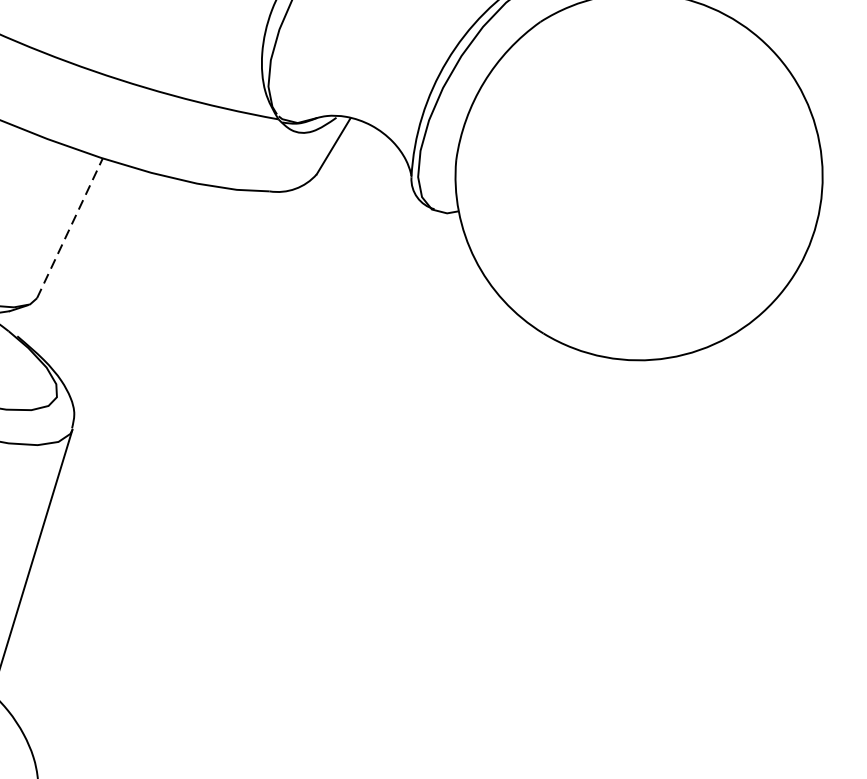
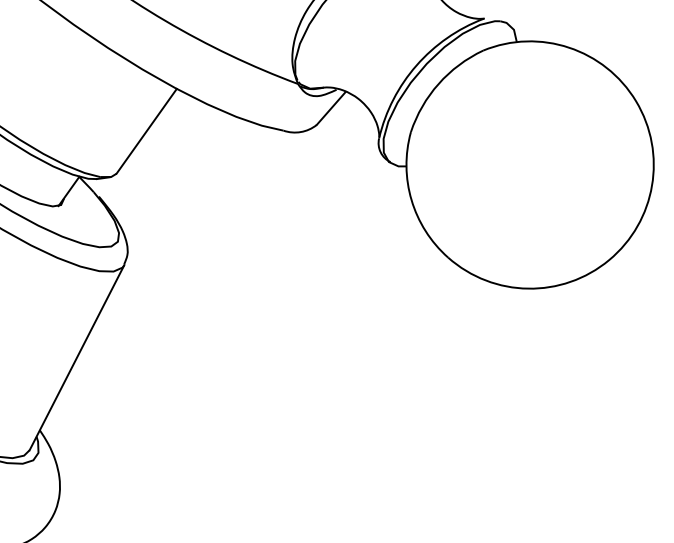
line: (69, 227) -> (146, 130), dashed -> solid

